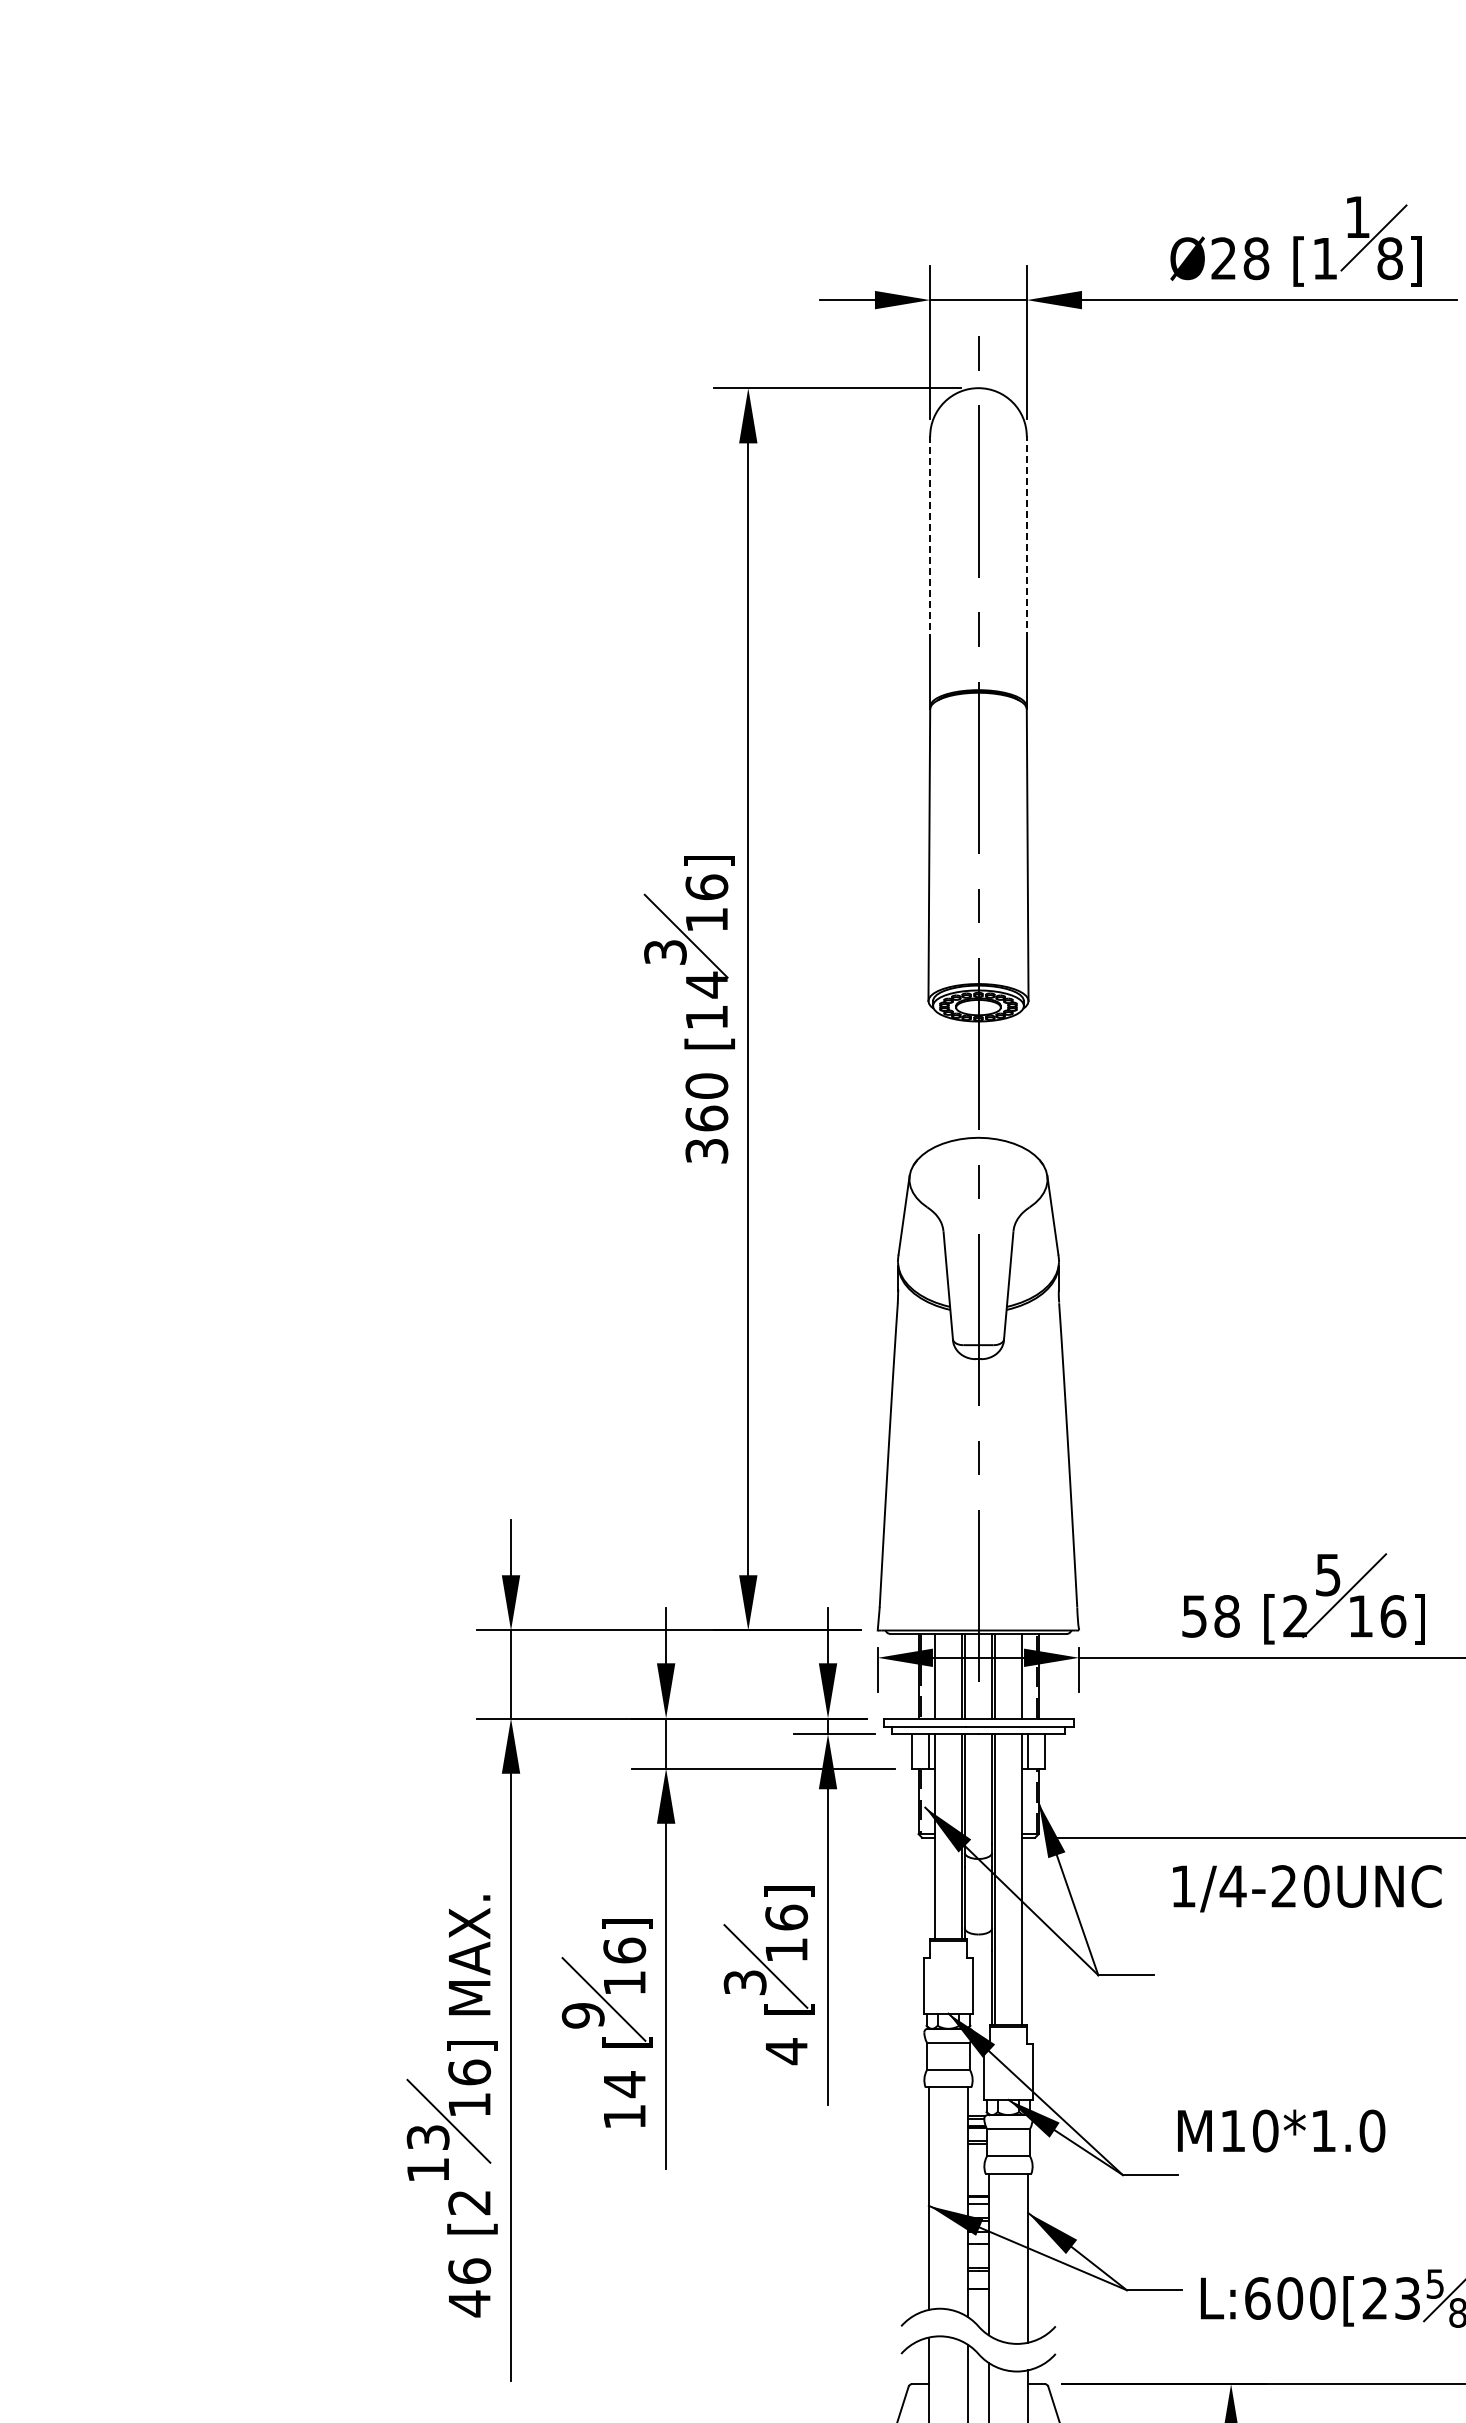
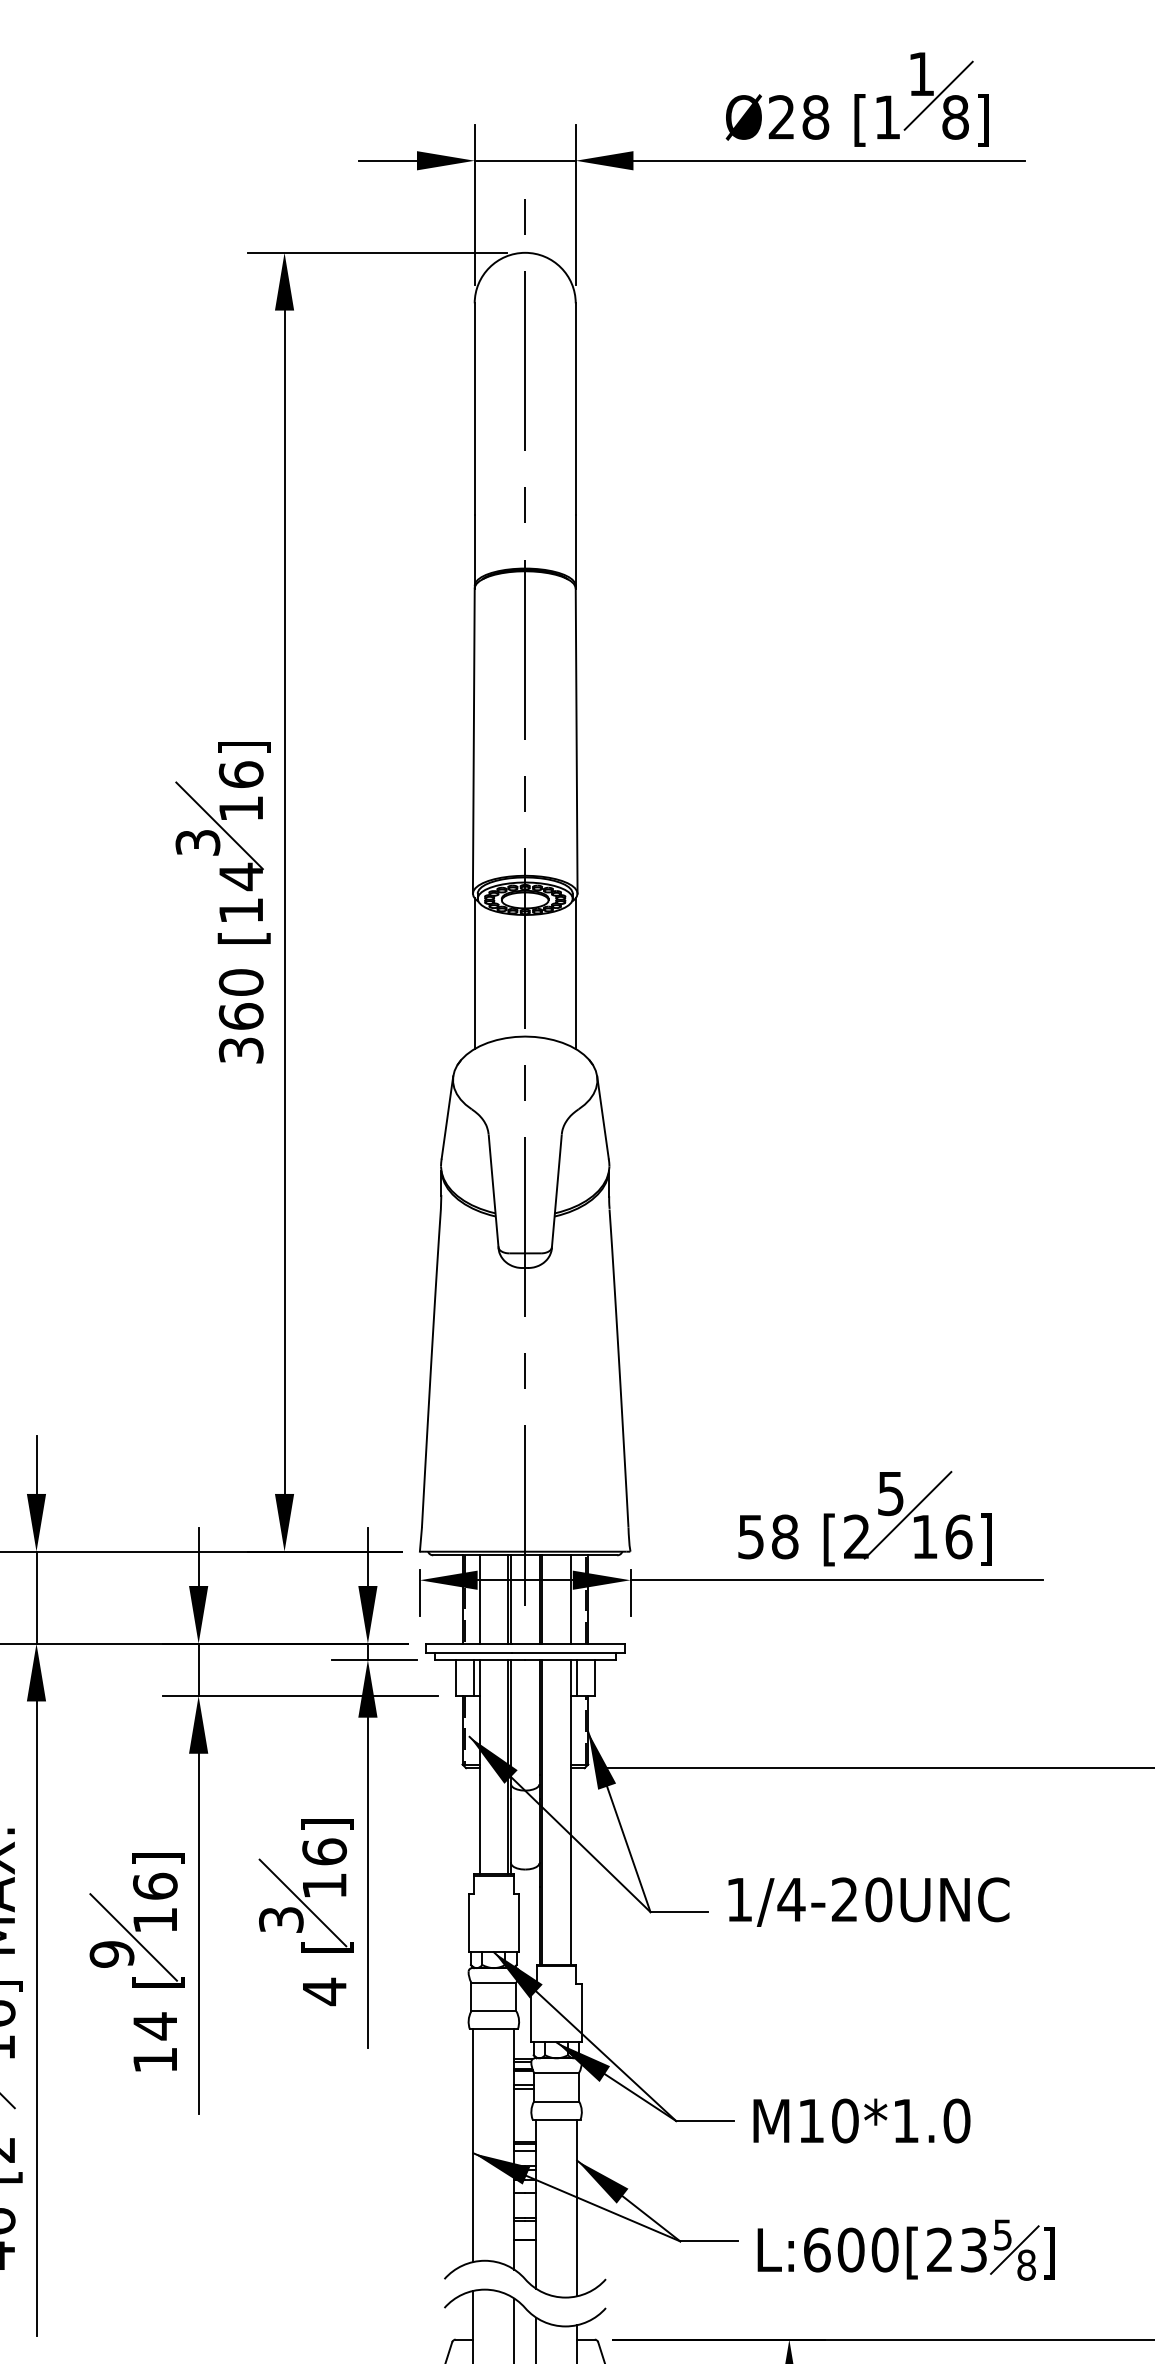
line: (1026, 537) -> (575, 408), dashed -> solid
line: (930, 538) -> (475, 410), dashed -> solid
line: (930, 1077) -> (475, 973), added
line: (1026, 1077) -> (575, 973), added
text: (1307, 1888) -> (869, 1901), moved
text: (1281, 2130) -> (861, 2120), moved

